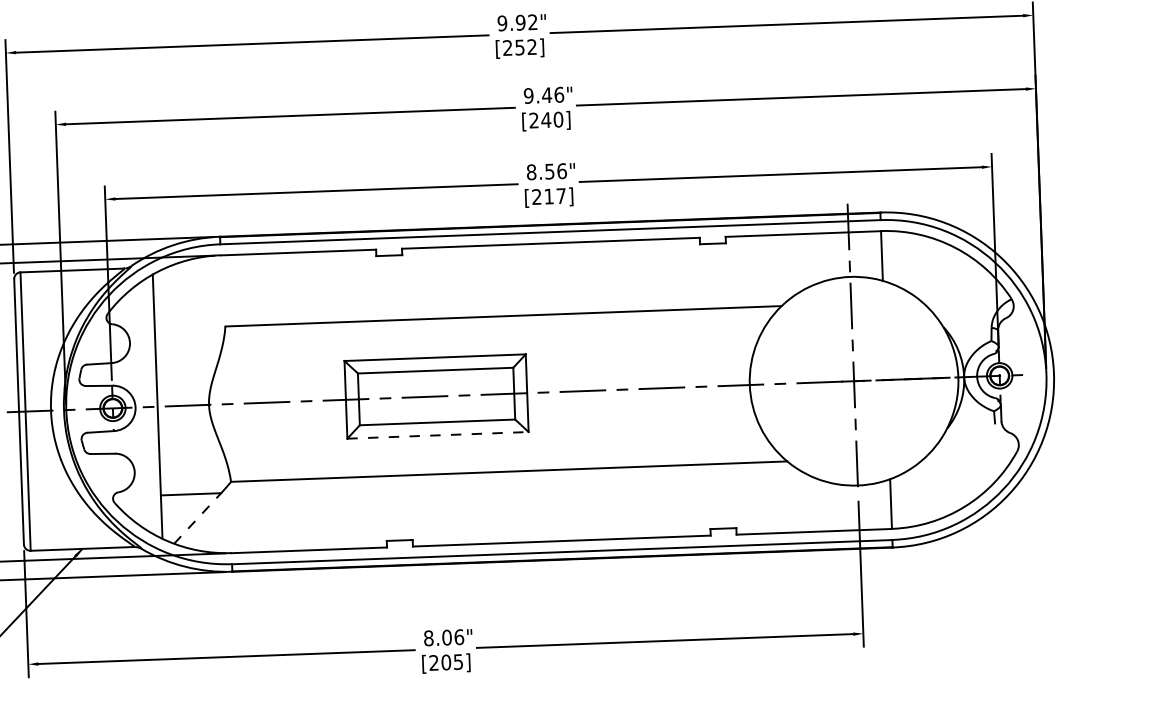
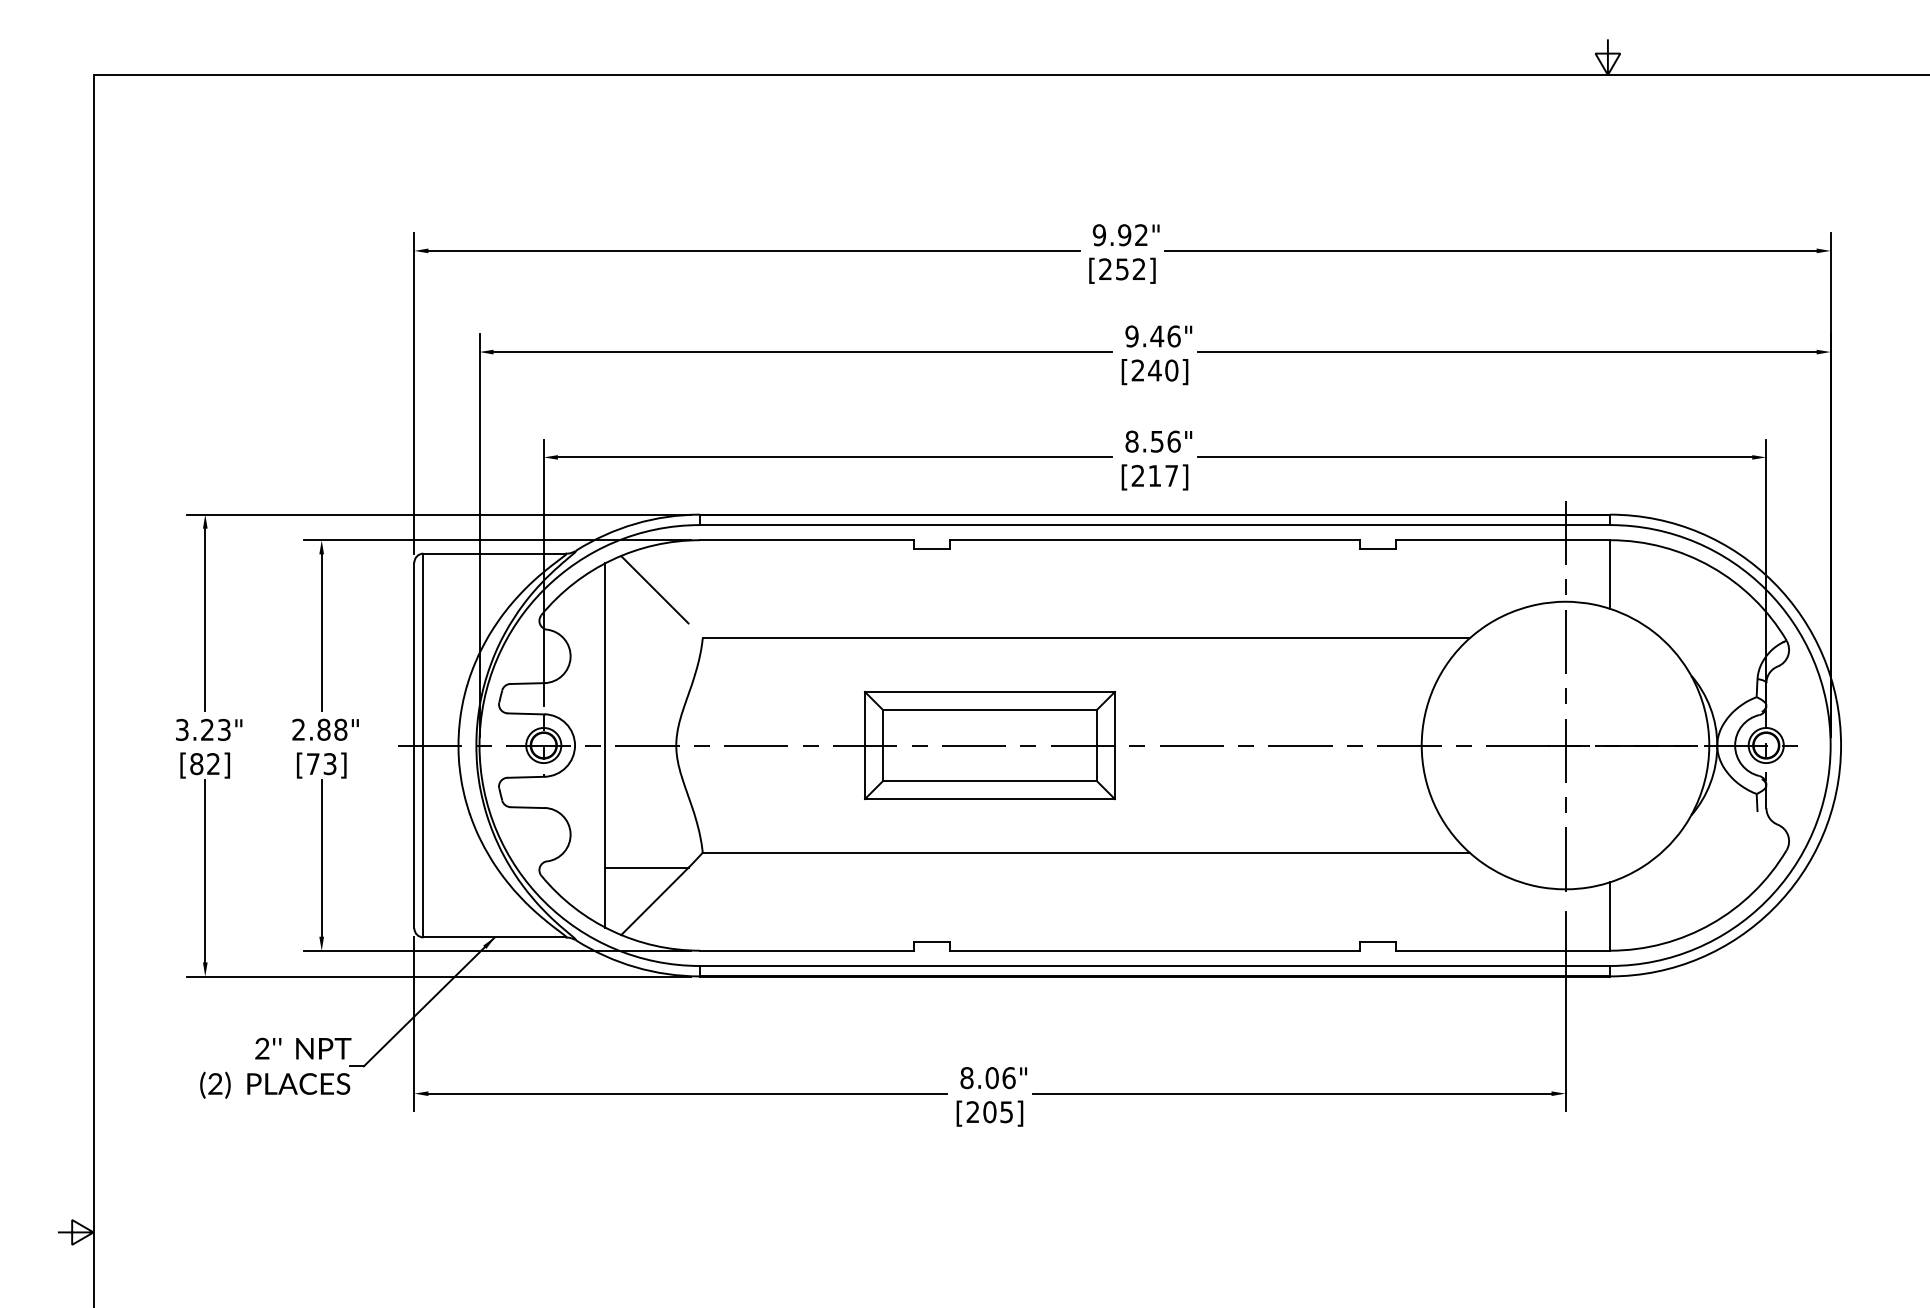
line: (189, 292) -> (654, 589), added
line: (437, 435) -> (989, 799), dashed -> solid
line: (197, 518) -> (654, 901), dashed -> solid

